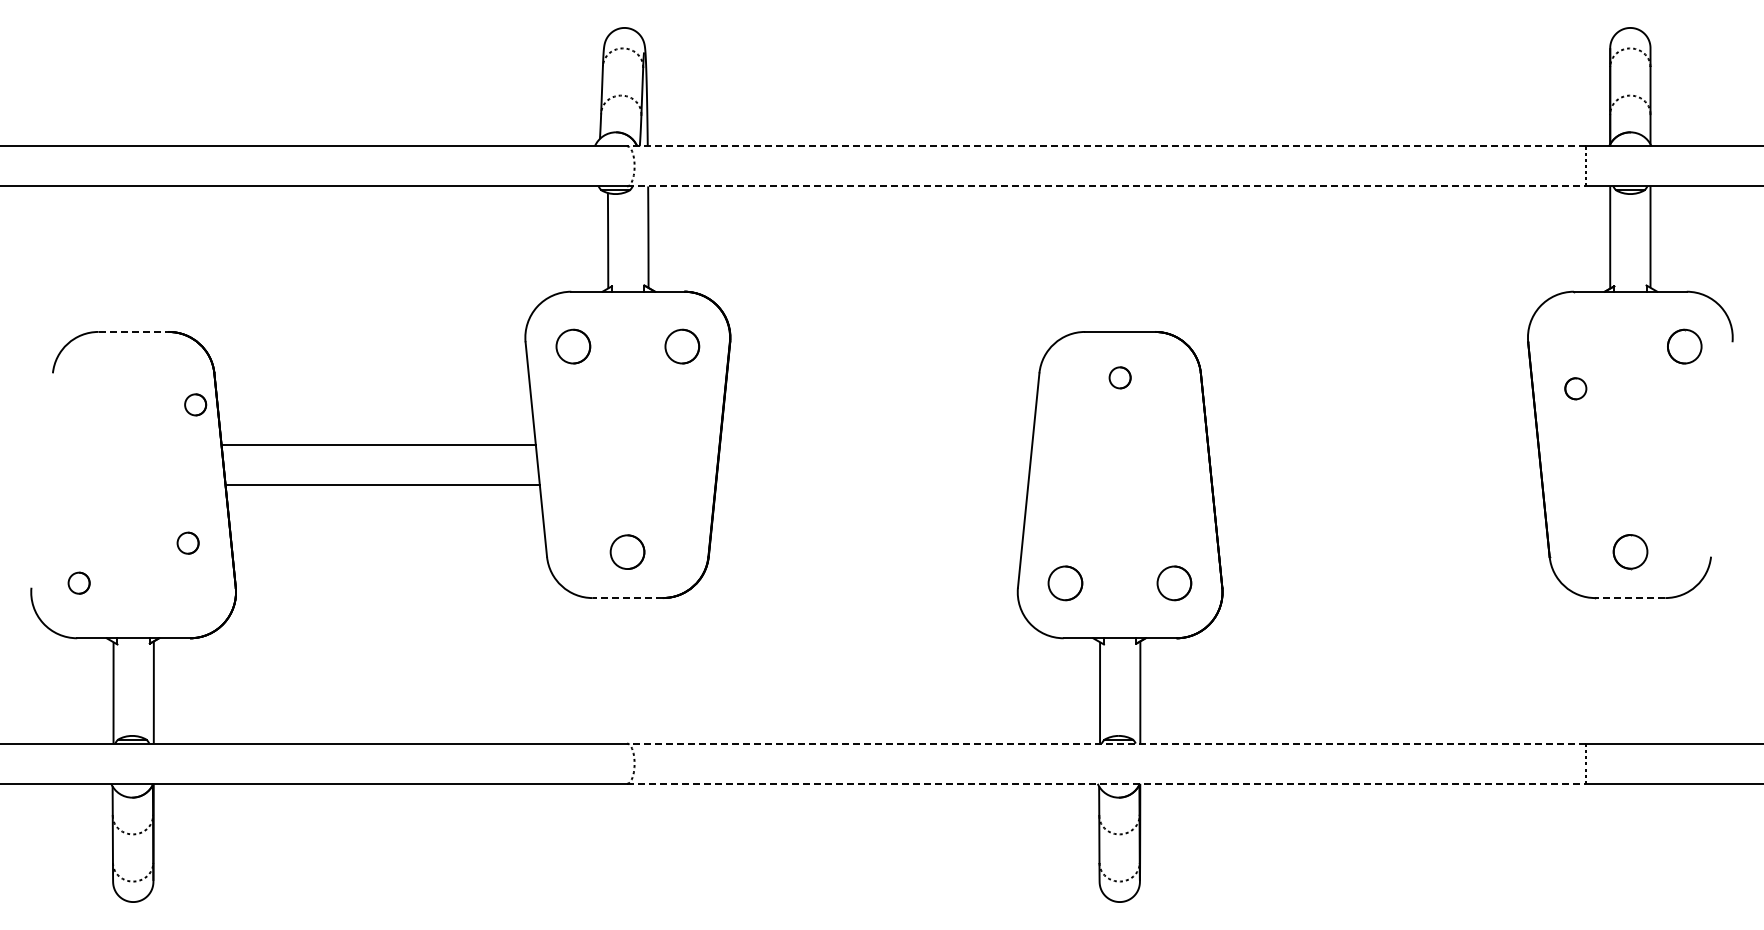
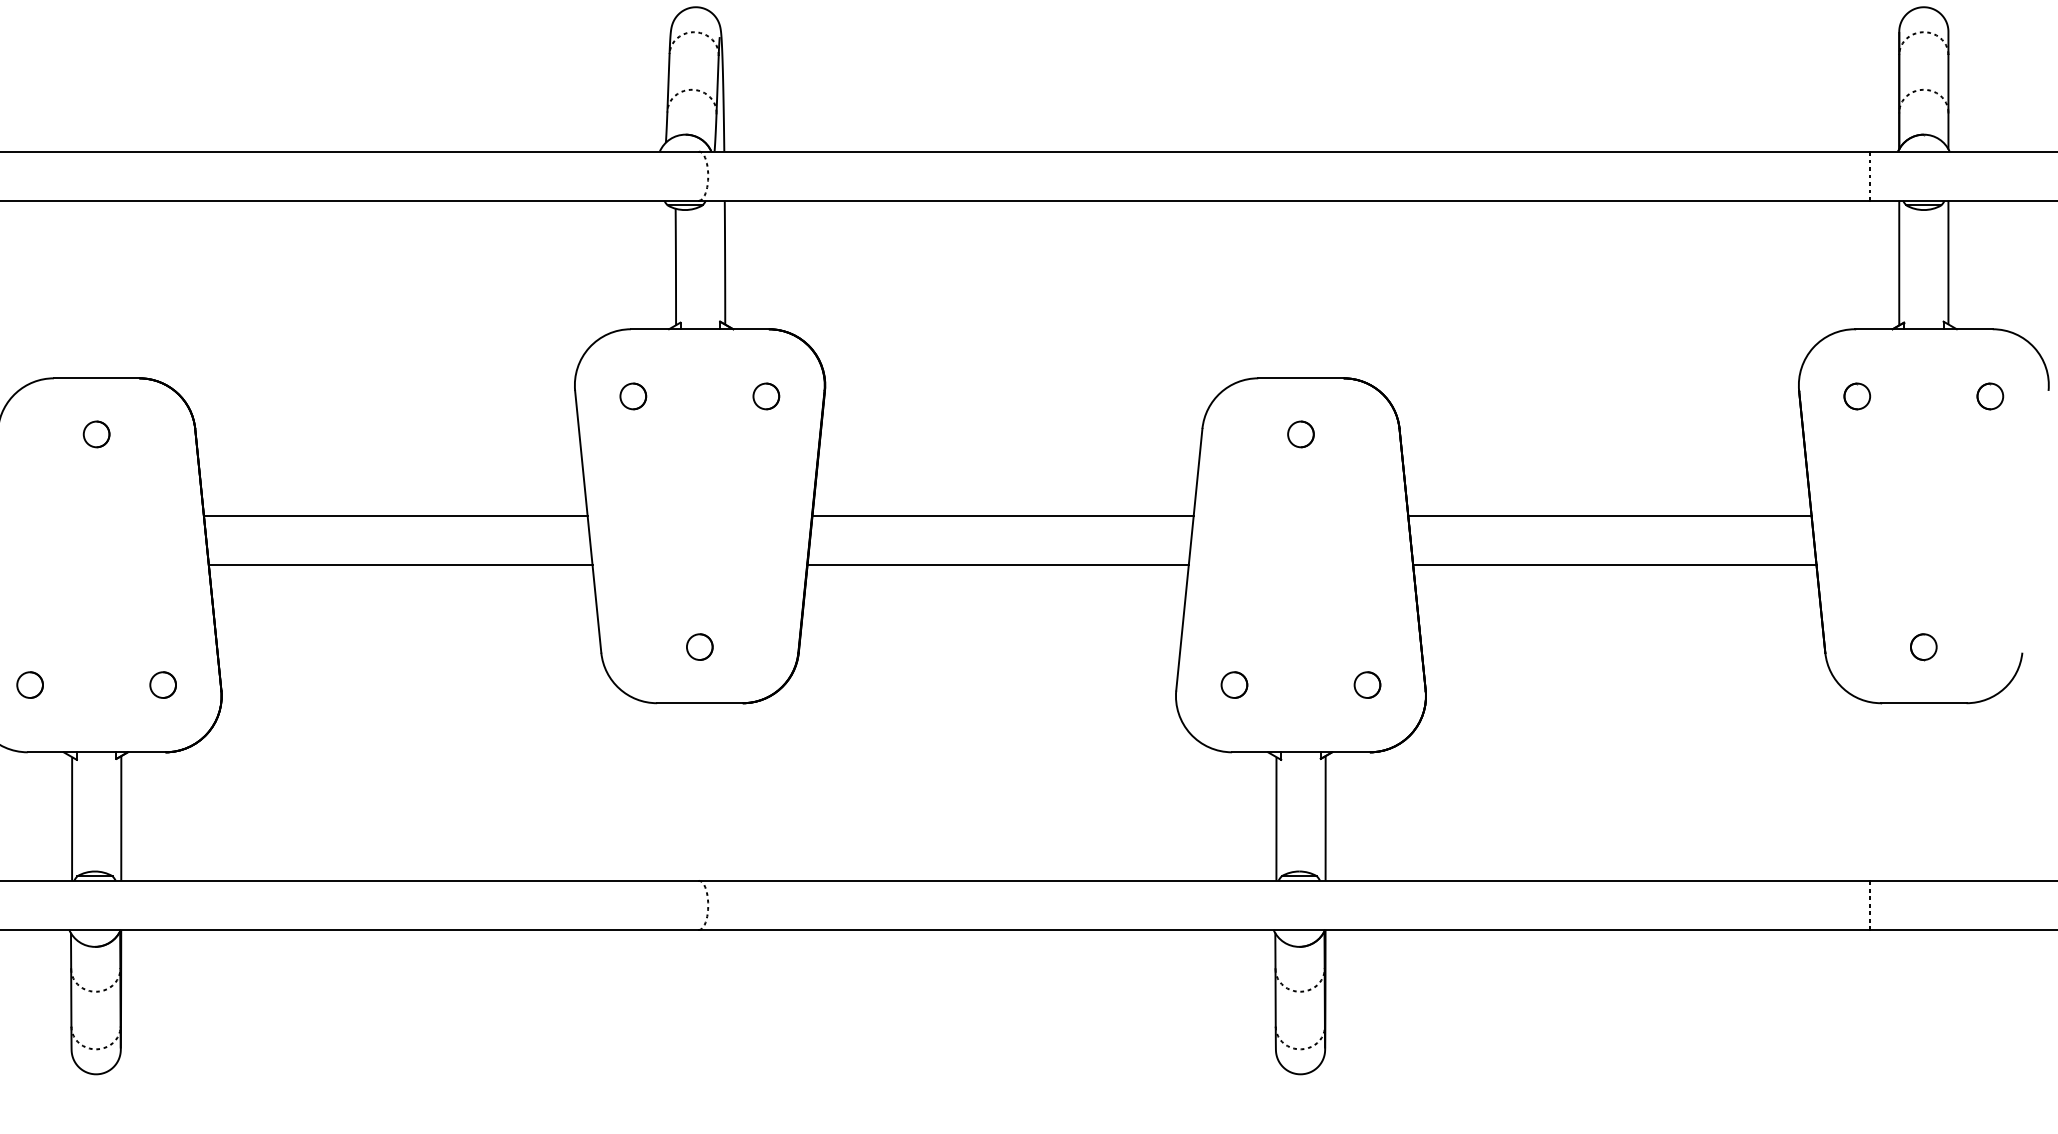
line: (1106, 146) -> (1284, 151), dashed -> solid
line: (1106, 186) -> (1284, 200), dashed -> solid
line: (133, 331) -> (96, 377), dashed -> solid
circle: (572, 346) -> (632, 396), size x0.62
circle: (681, 346) -> (765, 396), size x0.62
circle: (1684, 346) -> (1989, 396), size x0.62
circle: (1575, 388) -> (1856, 396), moved
circle: (195, 404) -> (96, 433), moved
line: (875, 444) -> (1002, 515), added
line: (1373, 444) -> (1610, 515), added
line: (871, 485) -> (997, 565), added
line: (1377, 485) -> (1615, 565), added
circle: (187, 542) -> (162, 684), moved
circle: (627, 551) -> (699, 646), size x0.62
part: (1629, 552) -> (1922, 647), size x0.62
circle: (1065, 582) -> (1234, 684), size x0.62
circle: (1174, 582) -> (1367, 684), size x0.62
line: (627, 598) -> (699, 703), dashed -> solid
line: (1630, 598) -> (1924, 703), dashed -> solid
line: (1106, 743) -> (1284, 880), dashed -> solid
line: (1106, 783) -> (1284, 929), dashed -> solid

